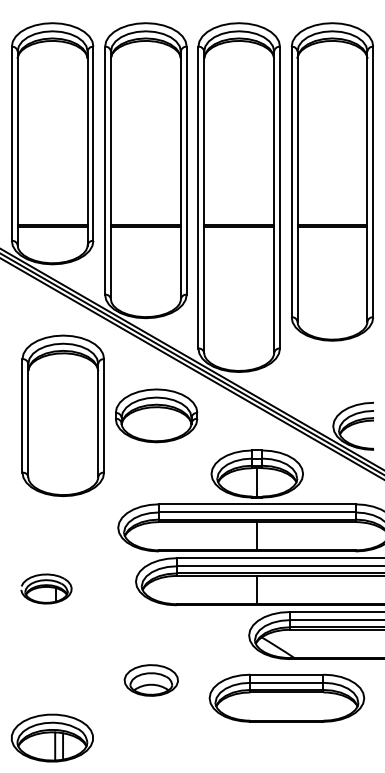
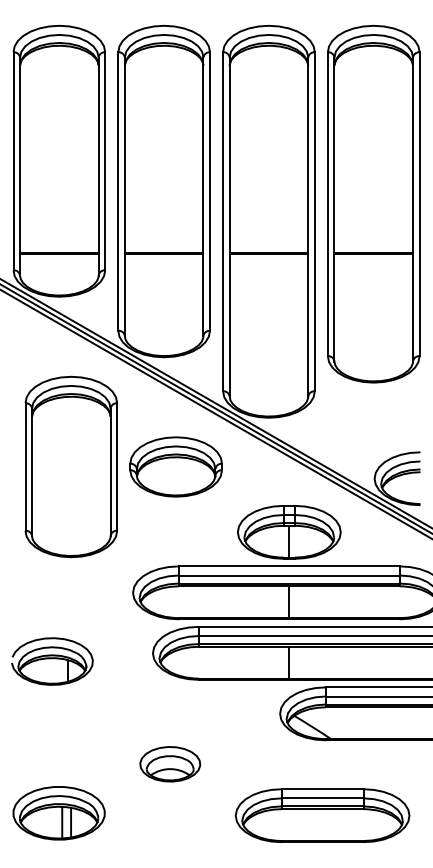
part: (46, 588) -> (52, 660), size x1.43
part: (286, 697) -> (322, 814), moved
part: (52, 737) -> (59, 812), moved

